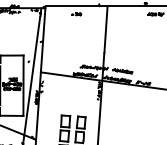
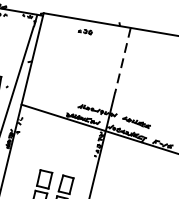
line: (105, 30) -> (122, 61), solid -> dashed

